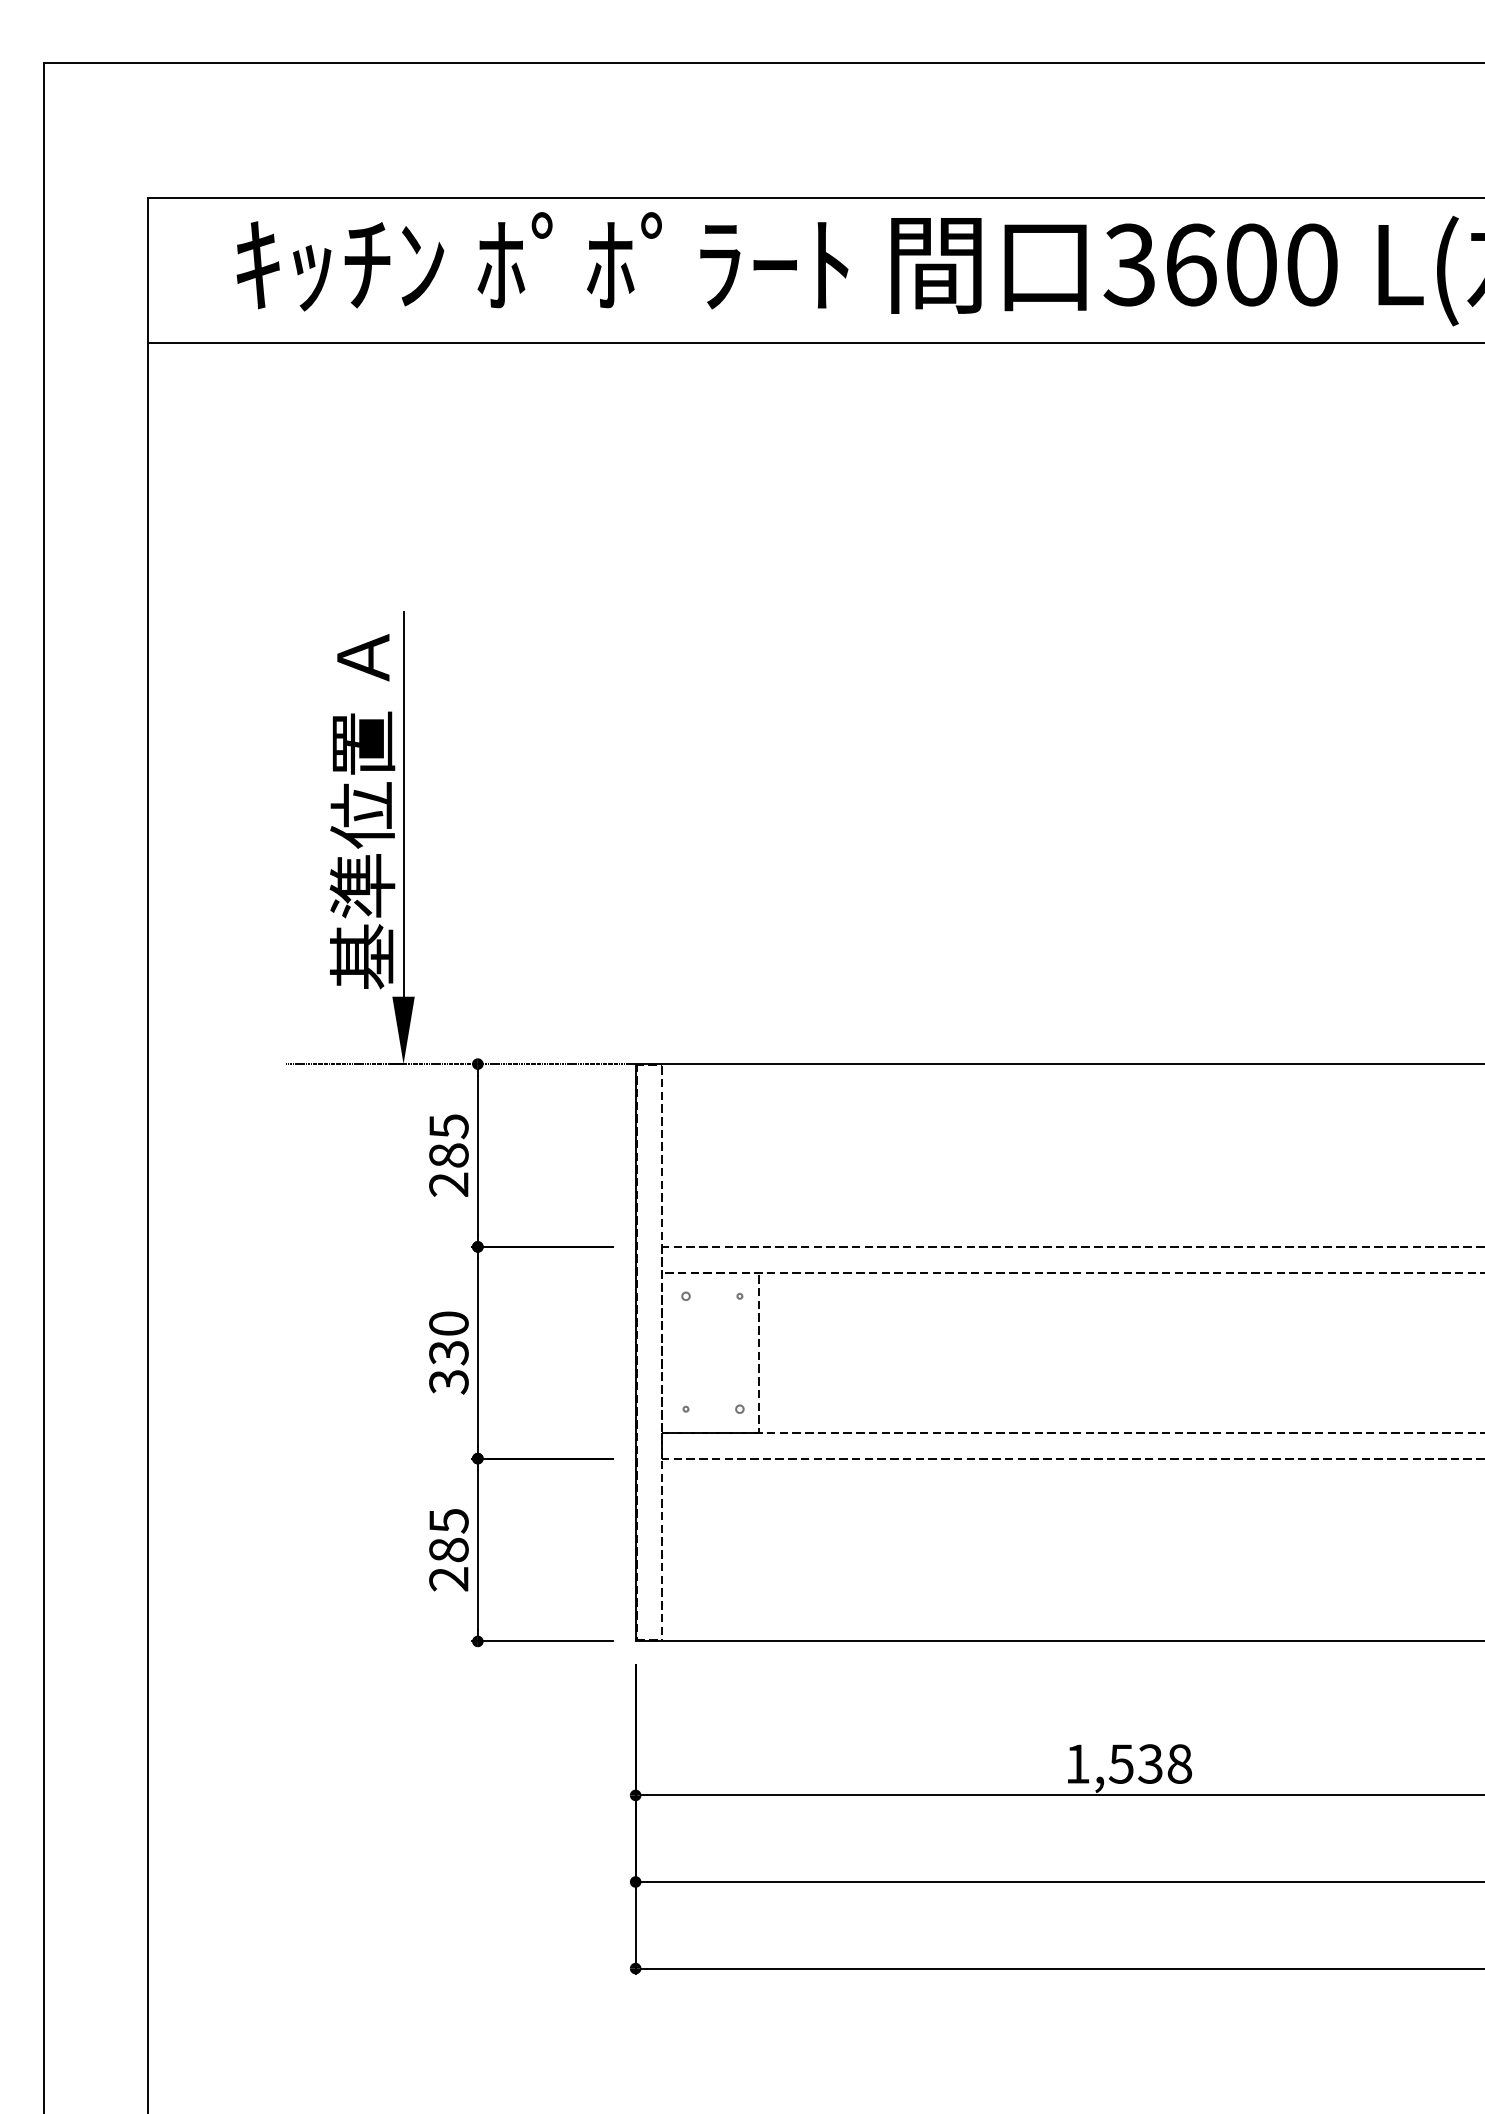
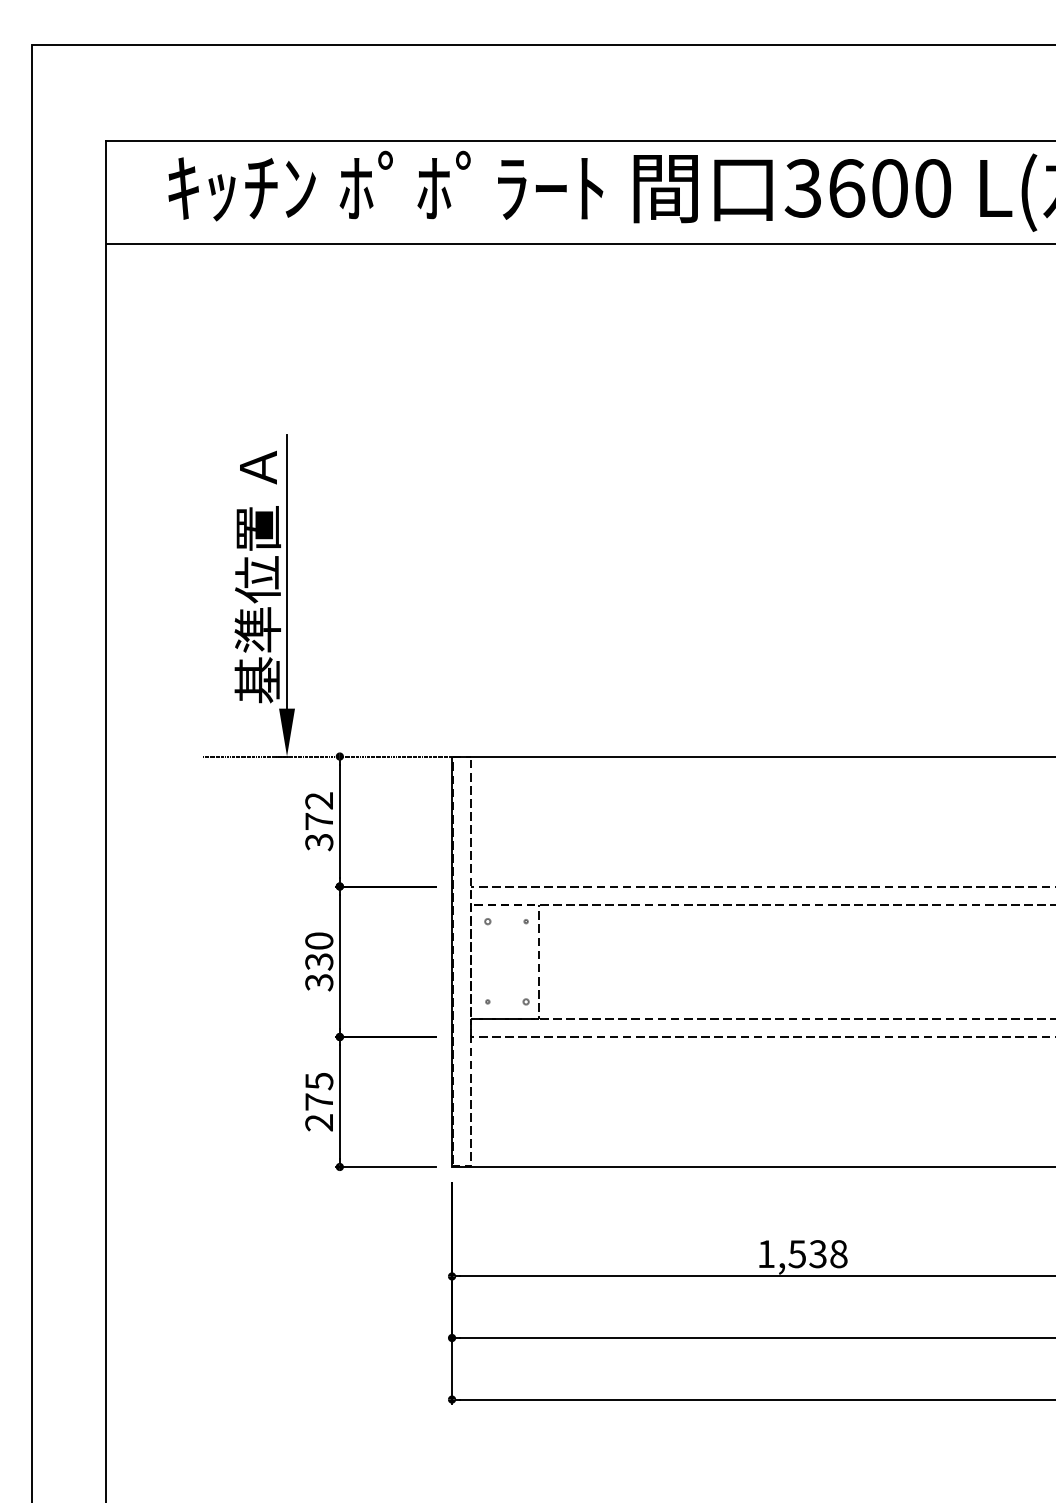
text: (449, 1155) -> (319, 821), 285 -> 372
text: (449, 1549) -> (319, 1101), 285 -> 275

